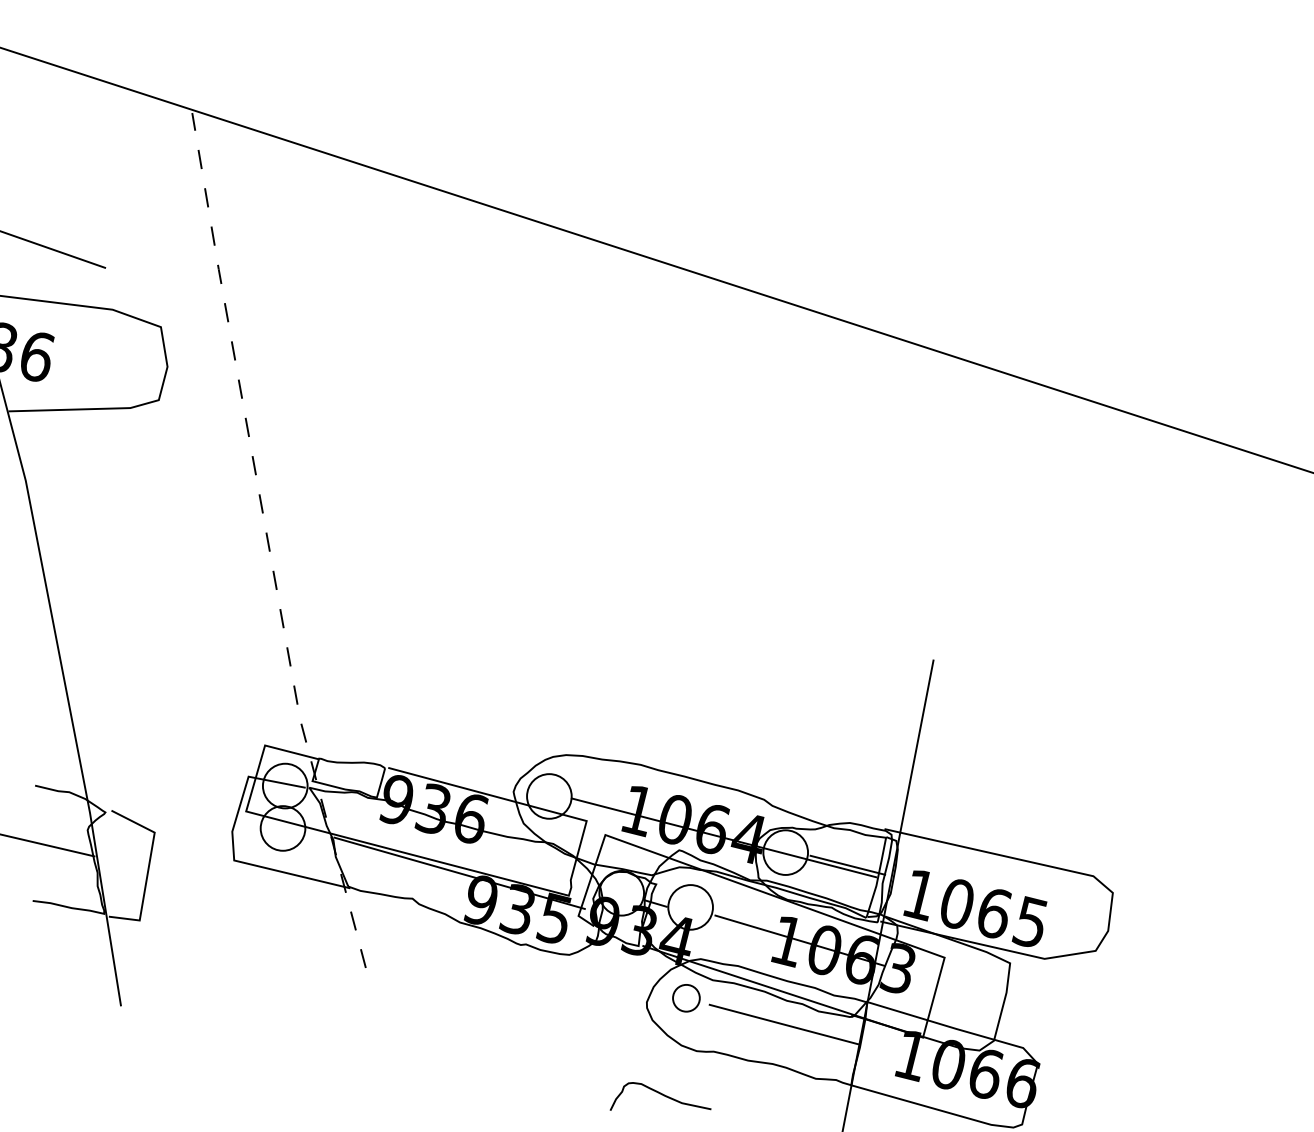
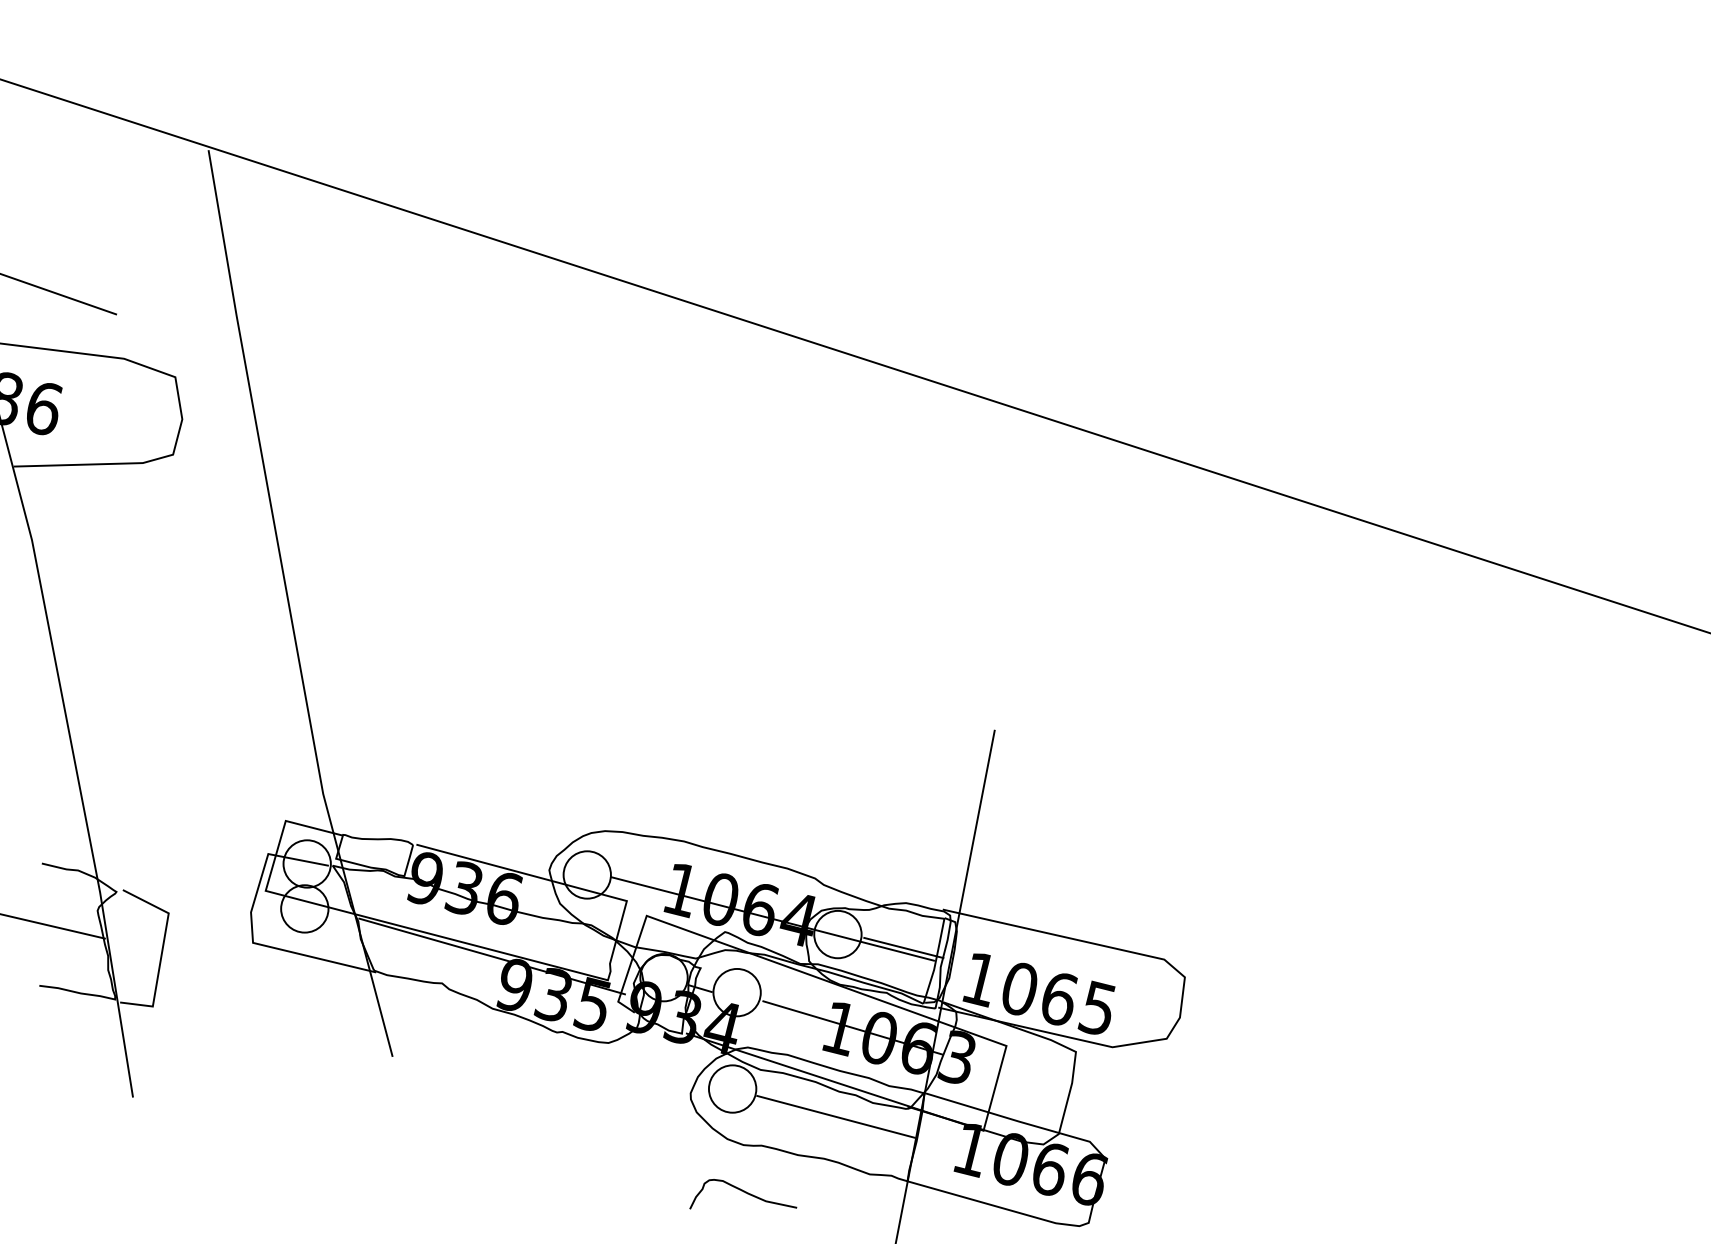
line: (268, 542) -> (289, 605), dashed -> solid
circle: (686, 997) -> (732, 1088), size x1.67
curve: (660, 1094) -> (743, 1192), moved

